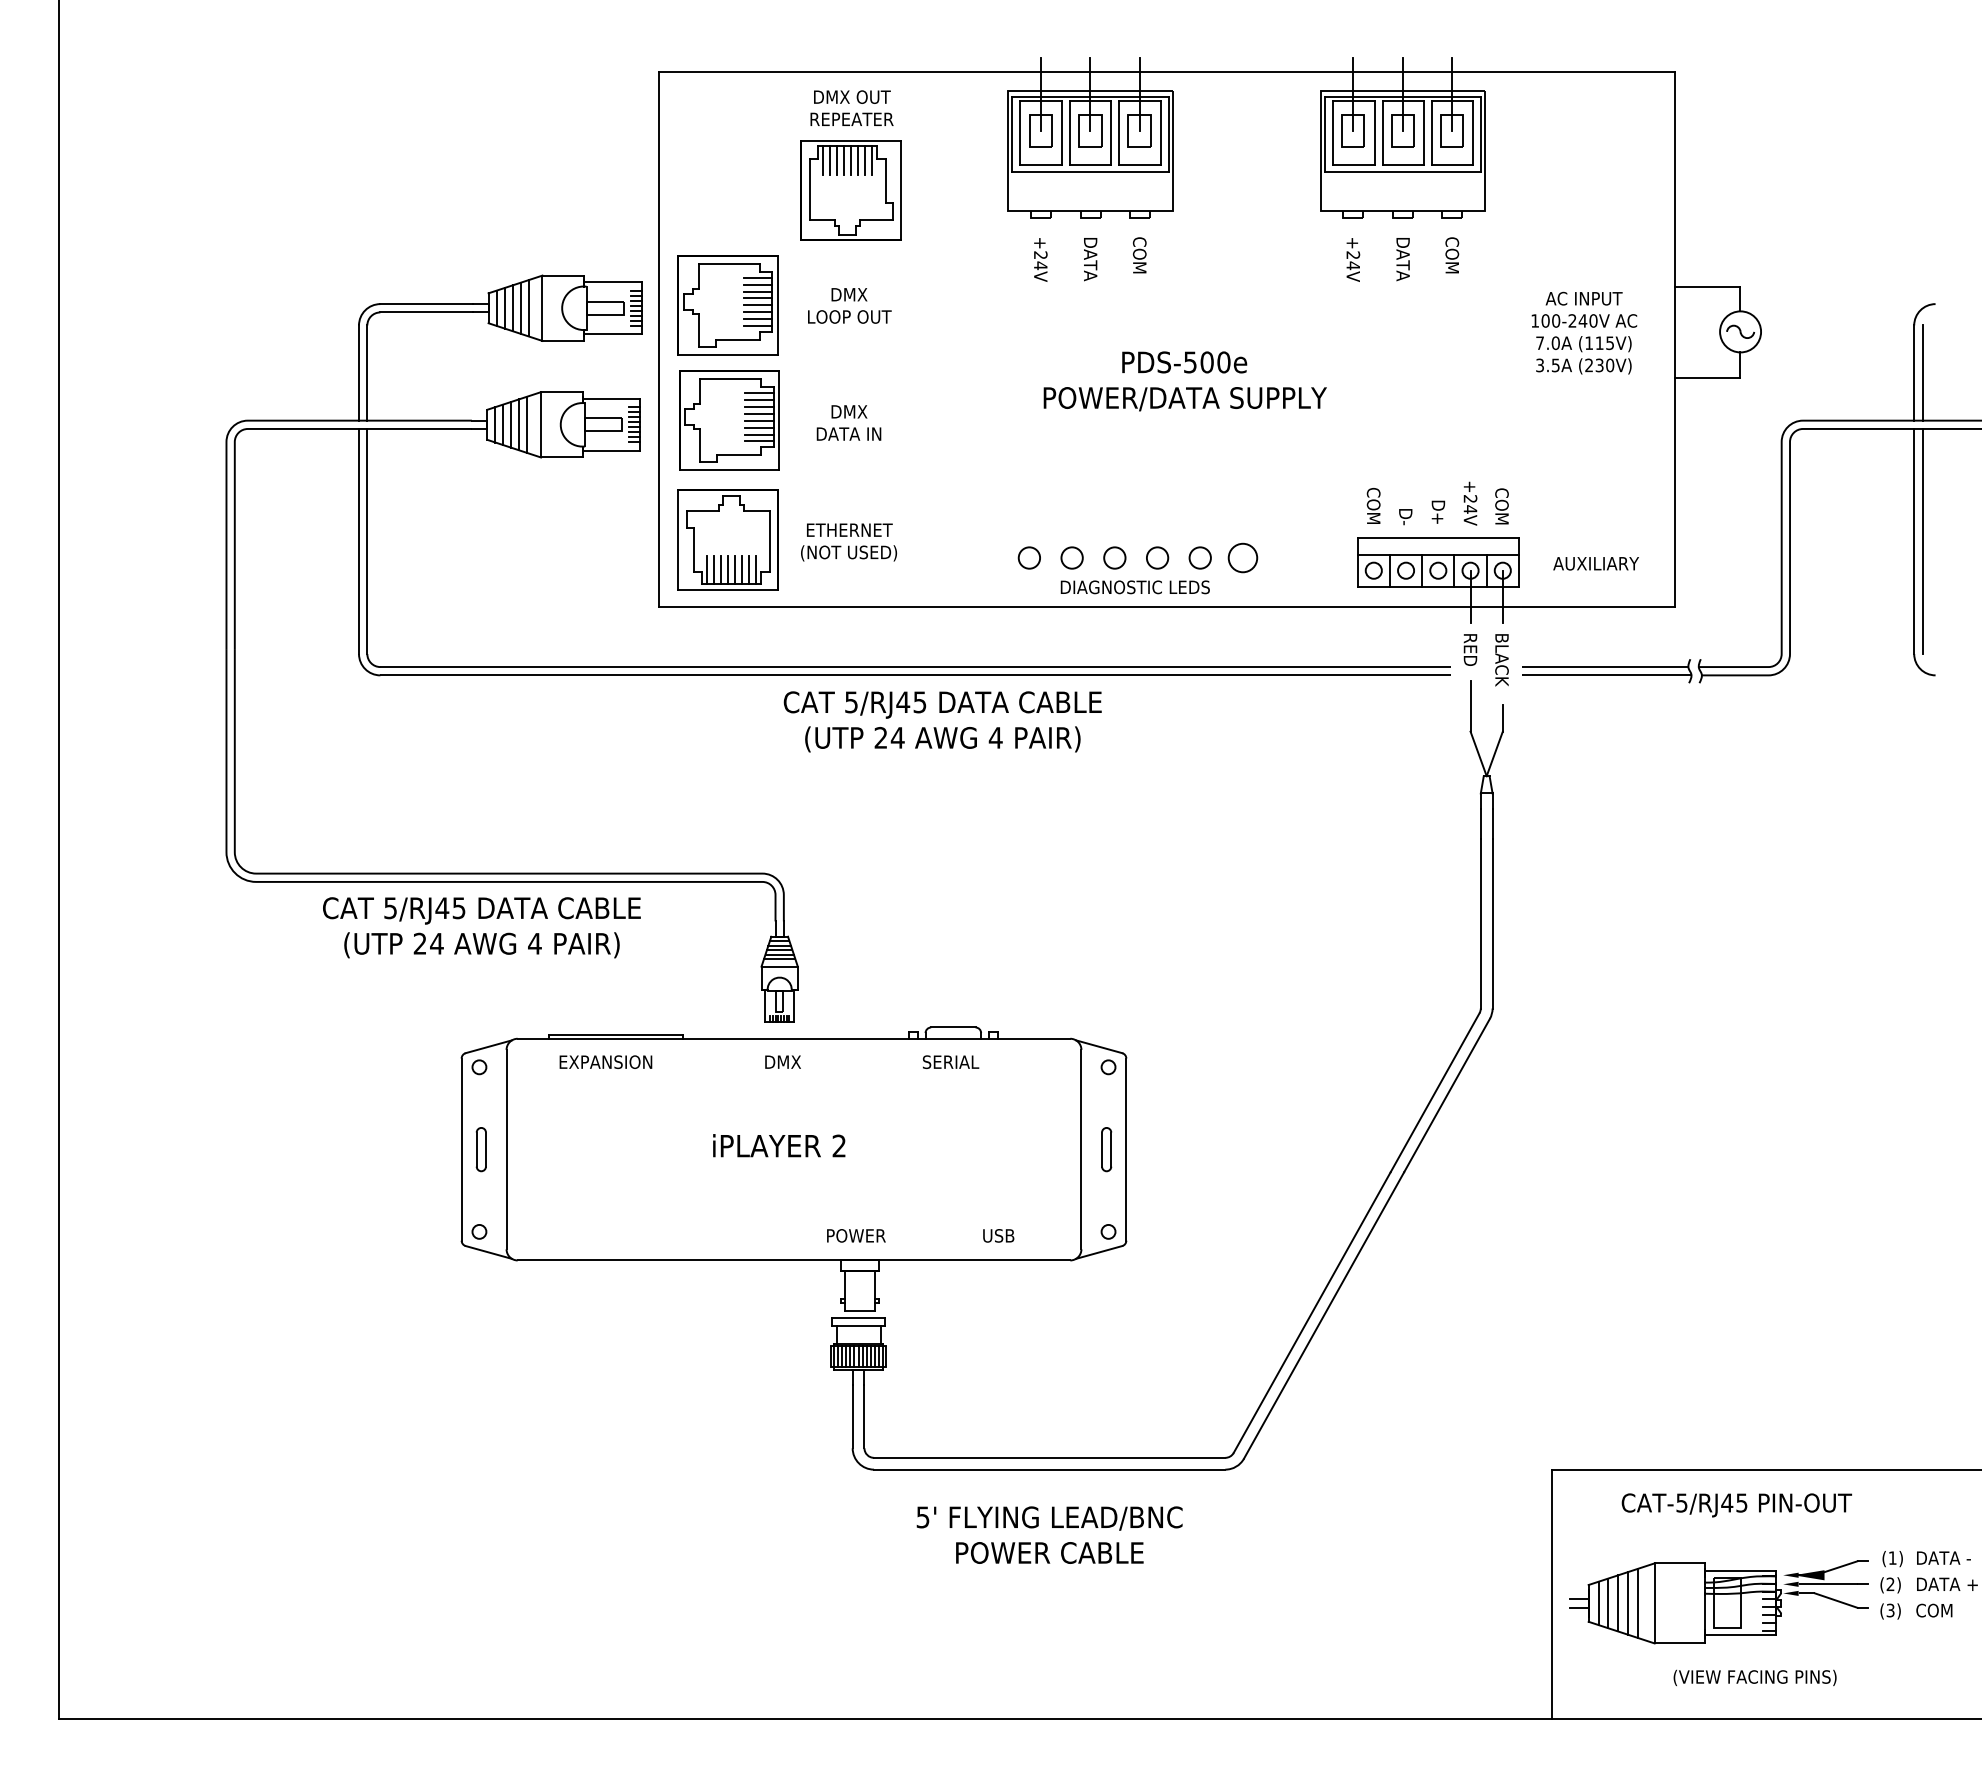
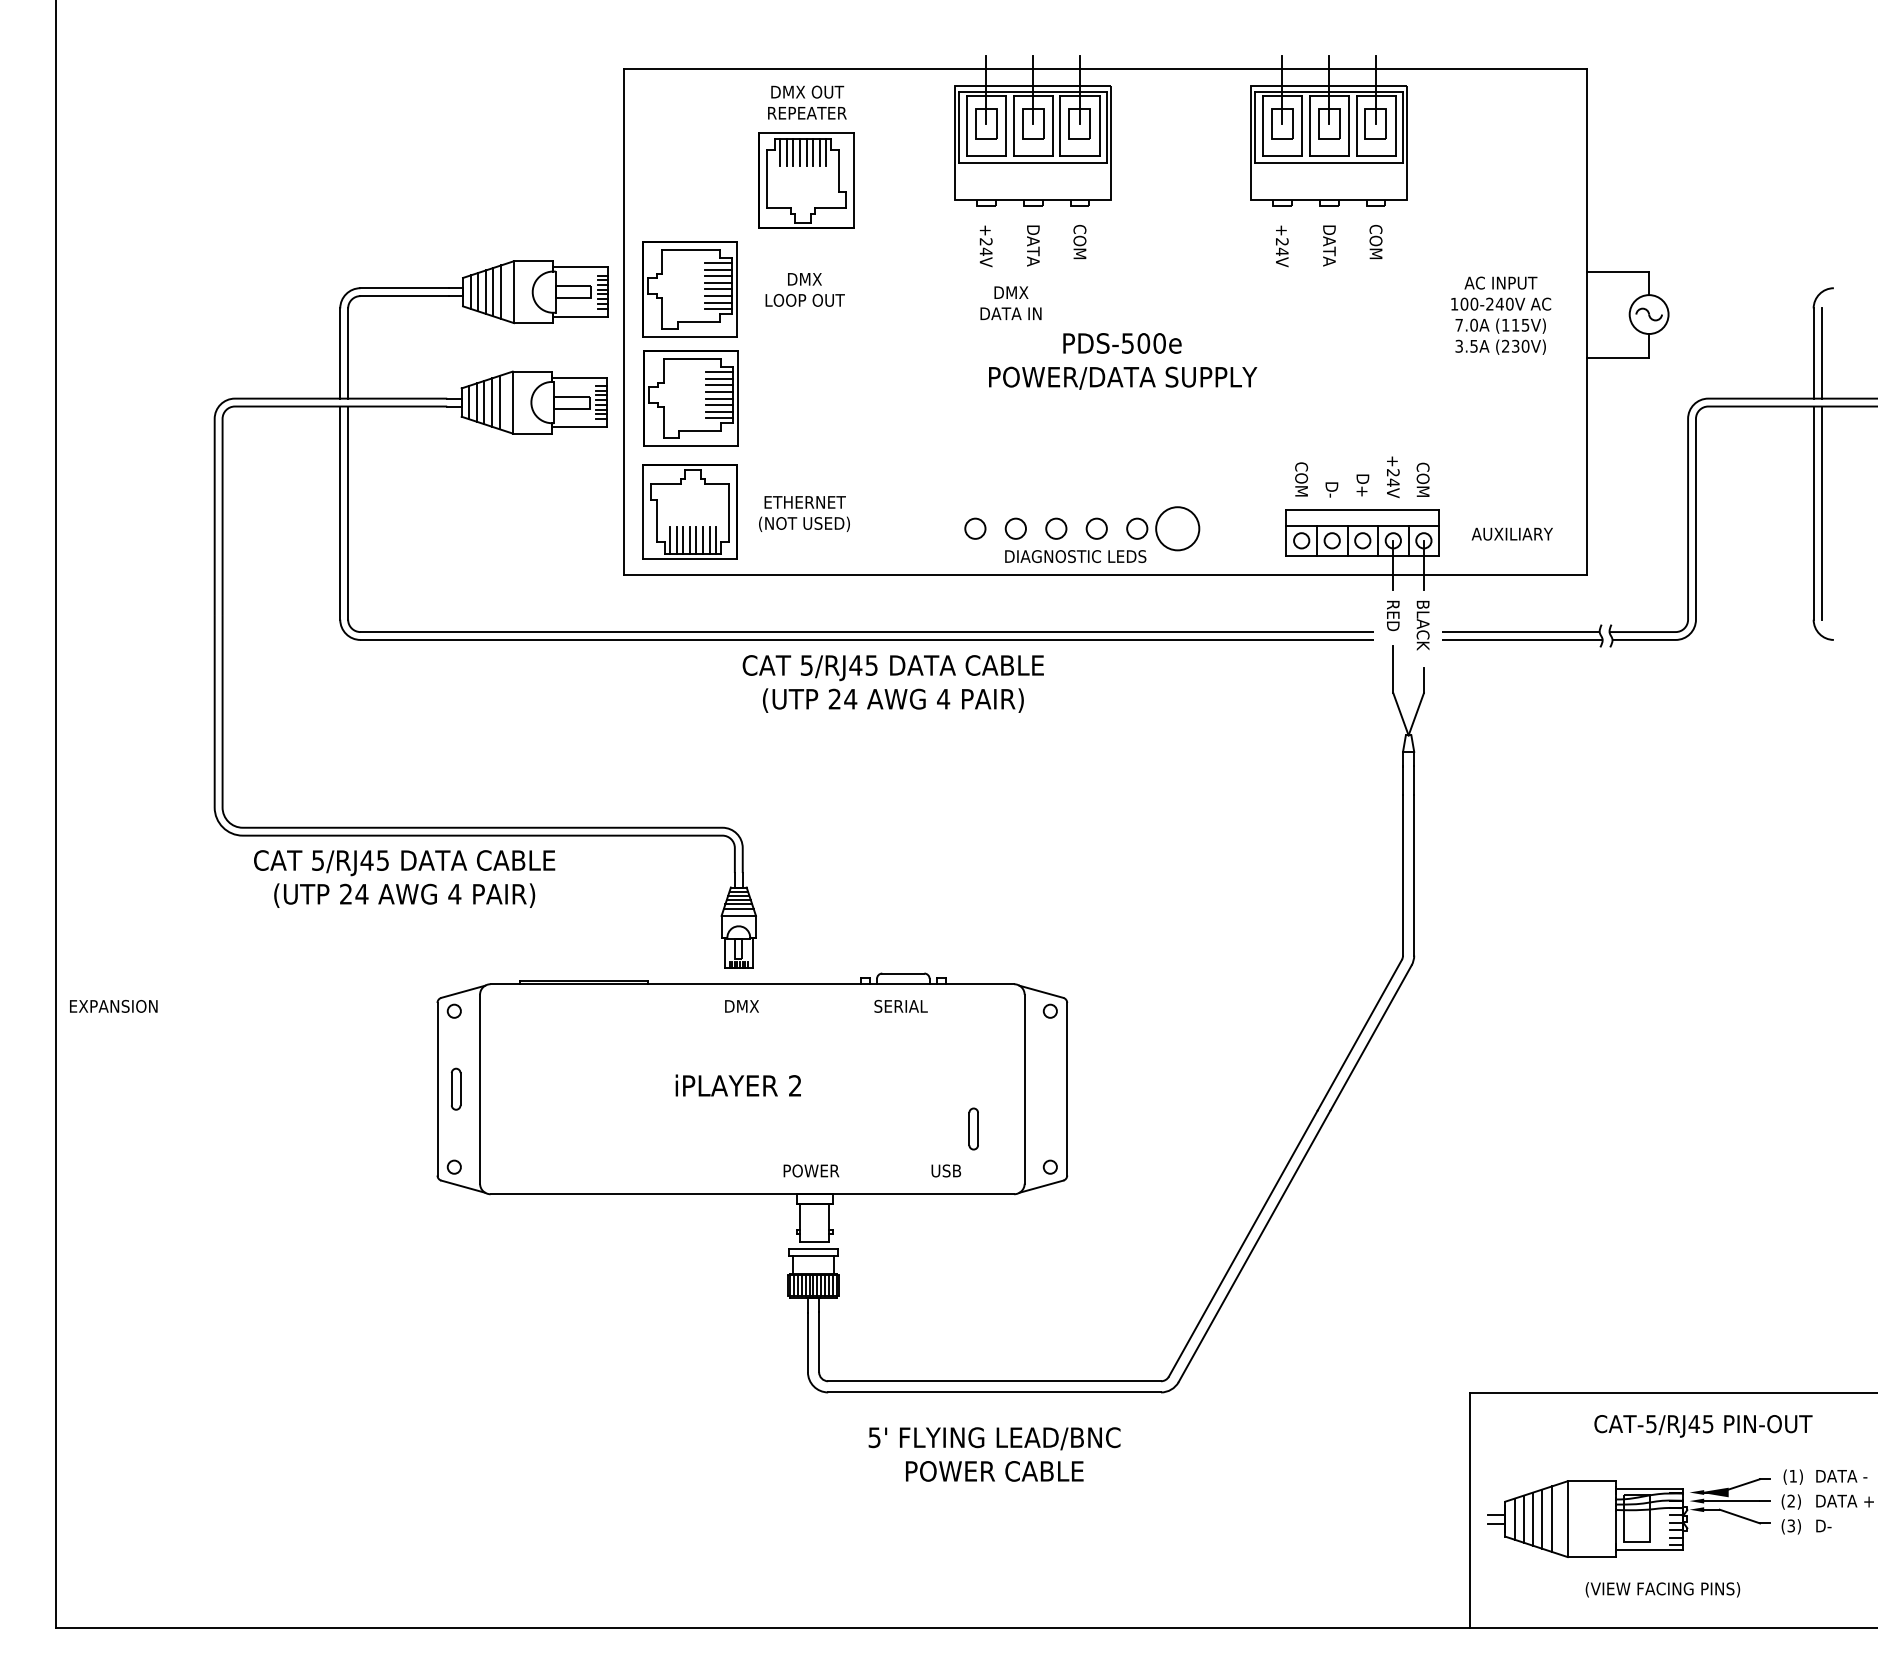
text: (848, 422) -> (1010, 302), moved
circle: (1242, 557) -> (1177, 528), size x1.6
text: (481, 927) -> (404, 878), moved
text: (605, 1061) -> (113, 1005), moved
part: (1106, 1149) -> (973, 1128), moved
text: (1736, 1505) -> (1703, 1426), moved
text: (1934, 1610) -> (1832, 1525), COM -> D-

